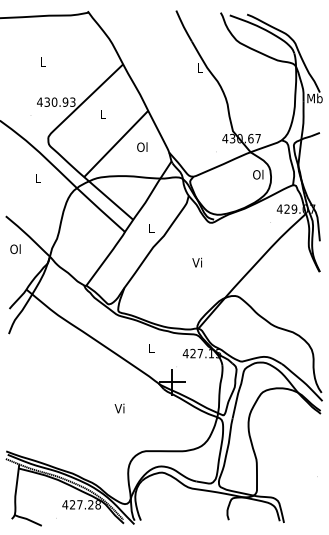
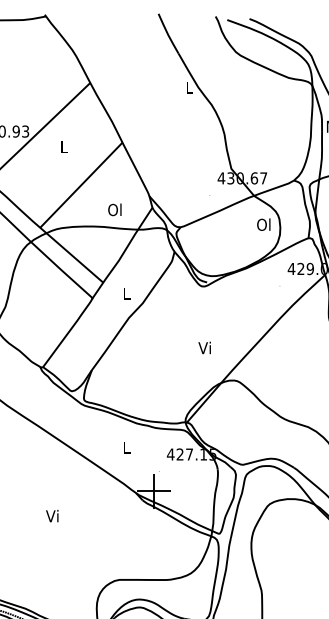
text: (142, 146) -> (115, 209), moved
text: (196, 262) -> (203, 347), moved
text: (119, 408) -> (52, 516), moved

